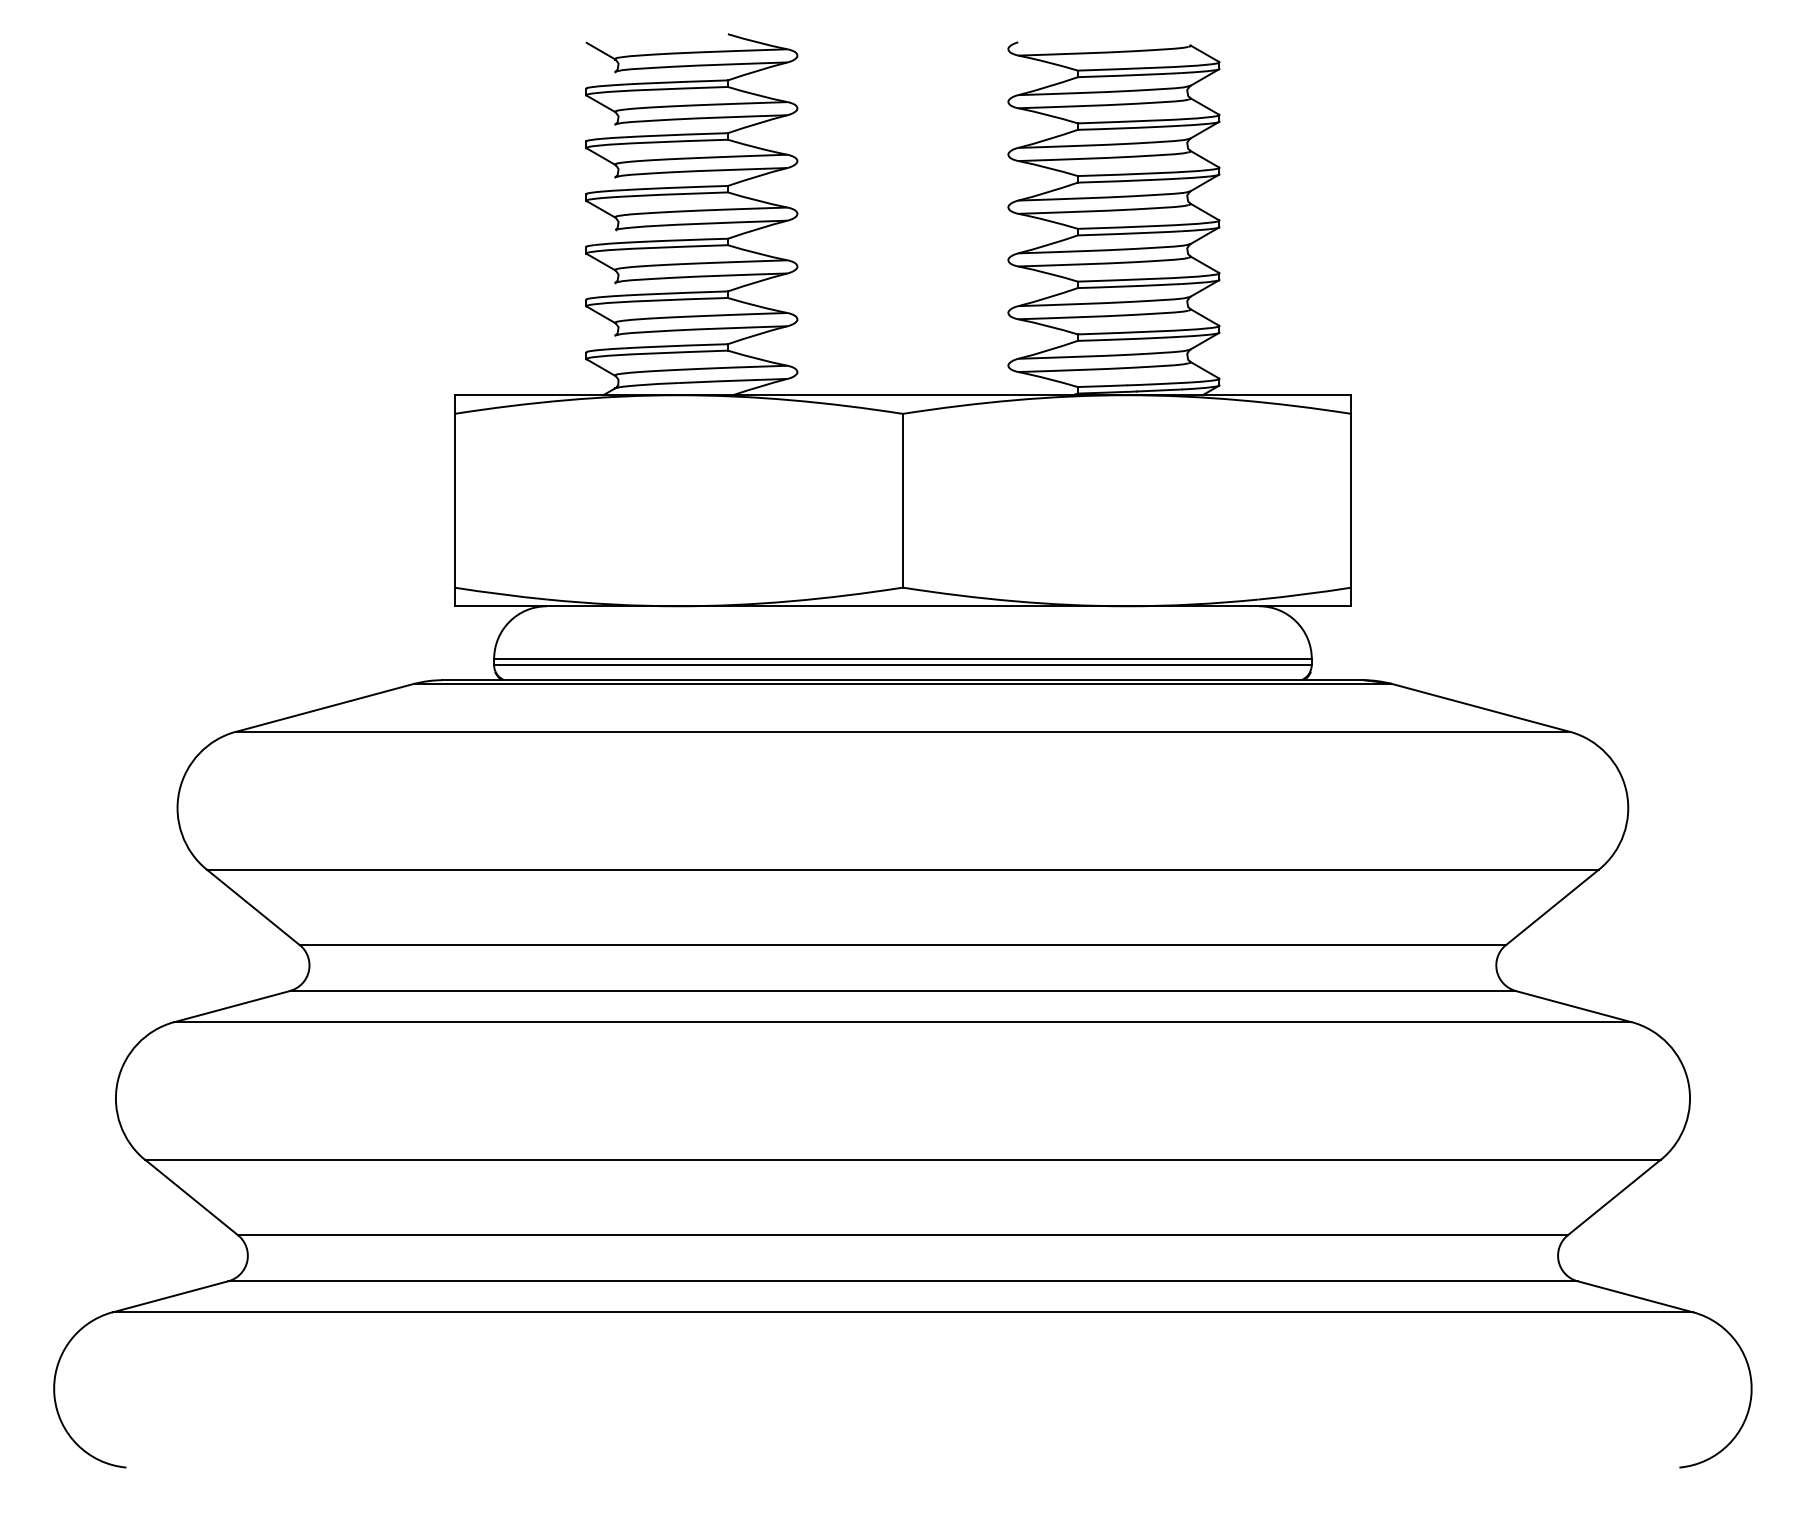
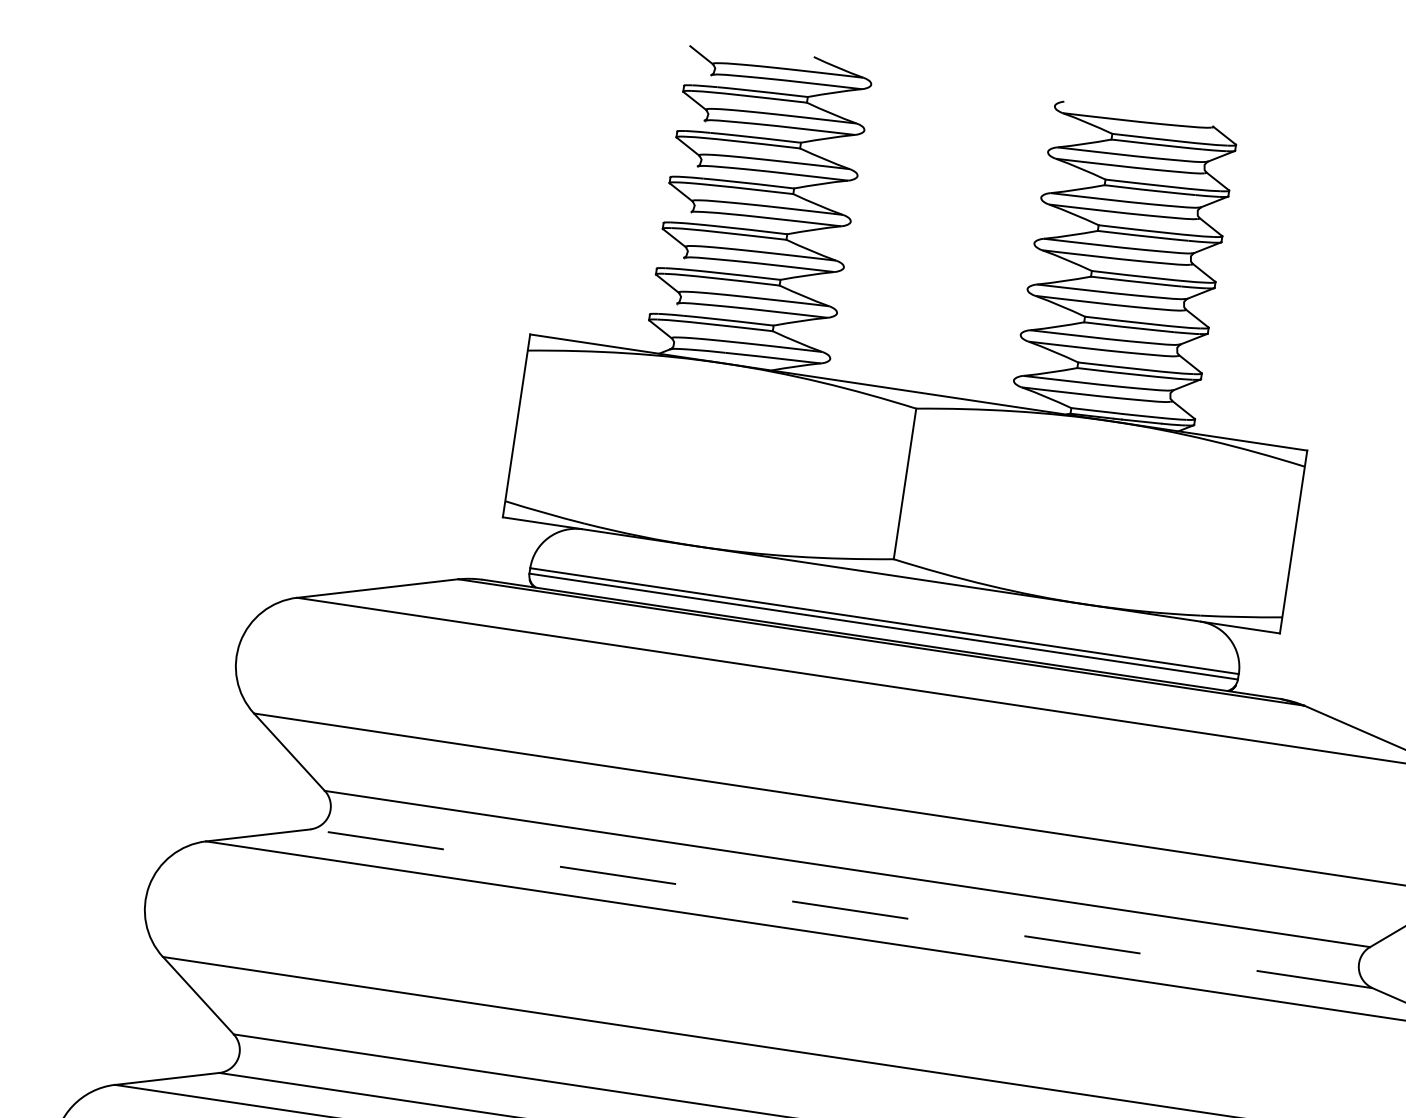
line: (902, 991) -> (841, 909), solid -> dashed

